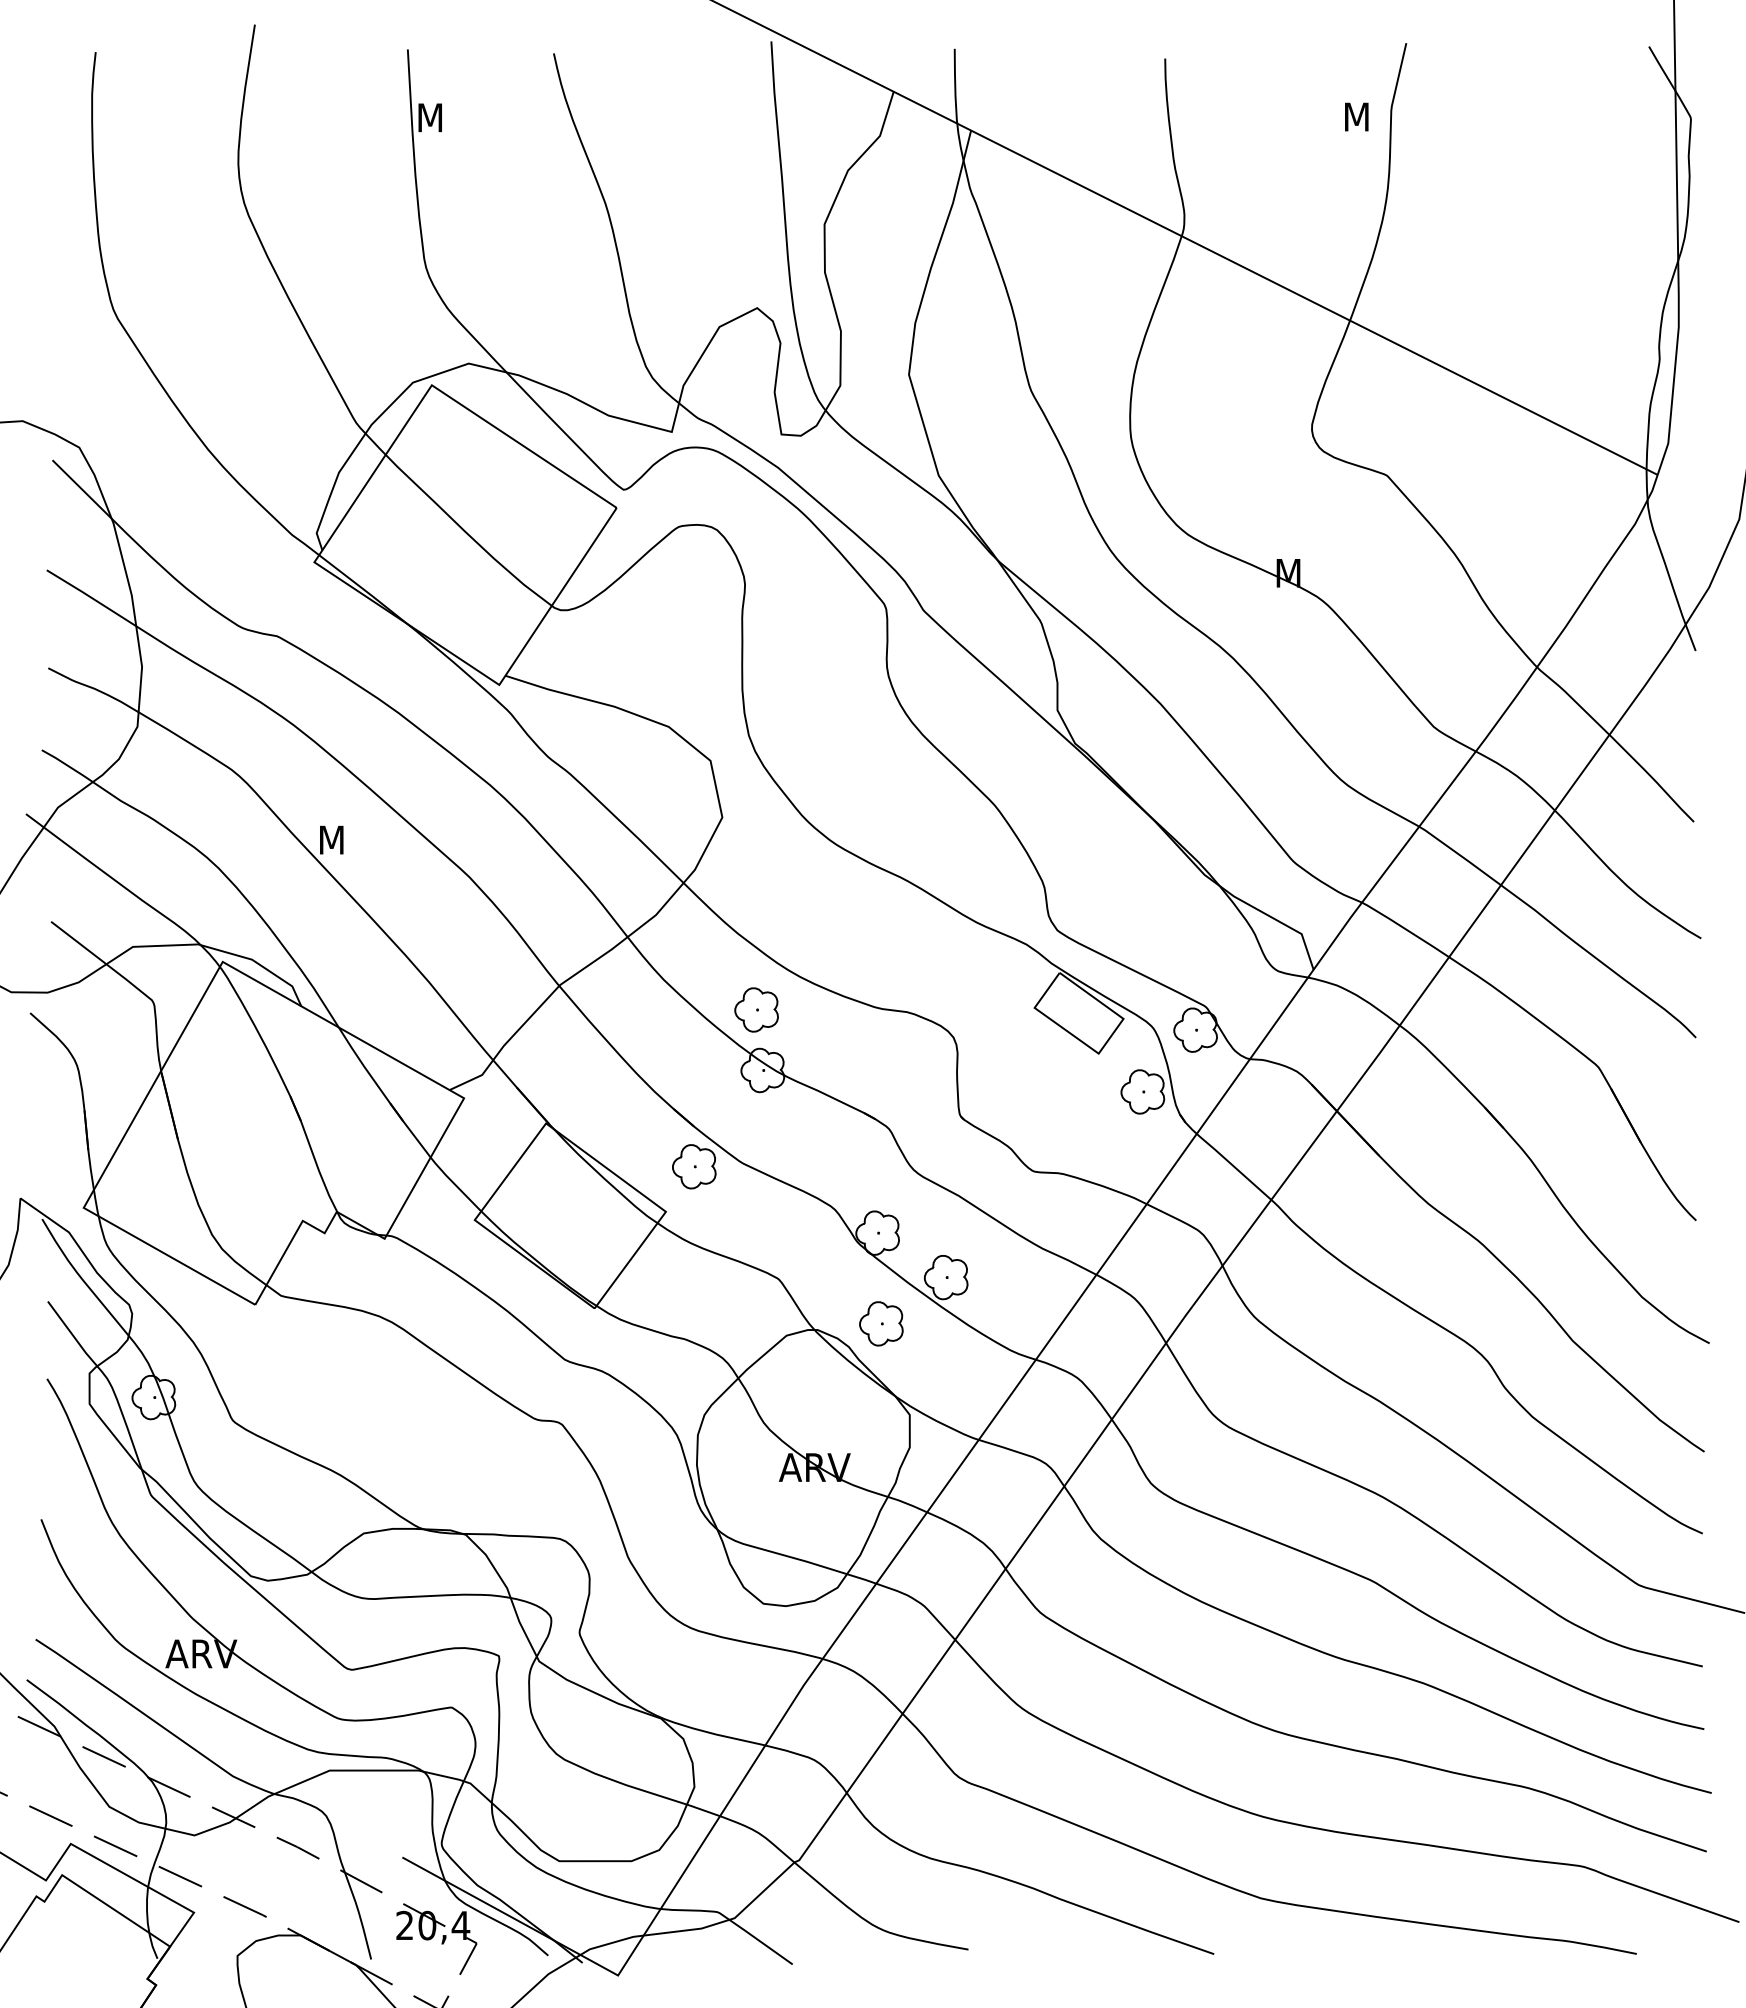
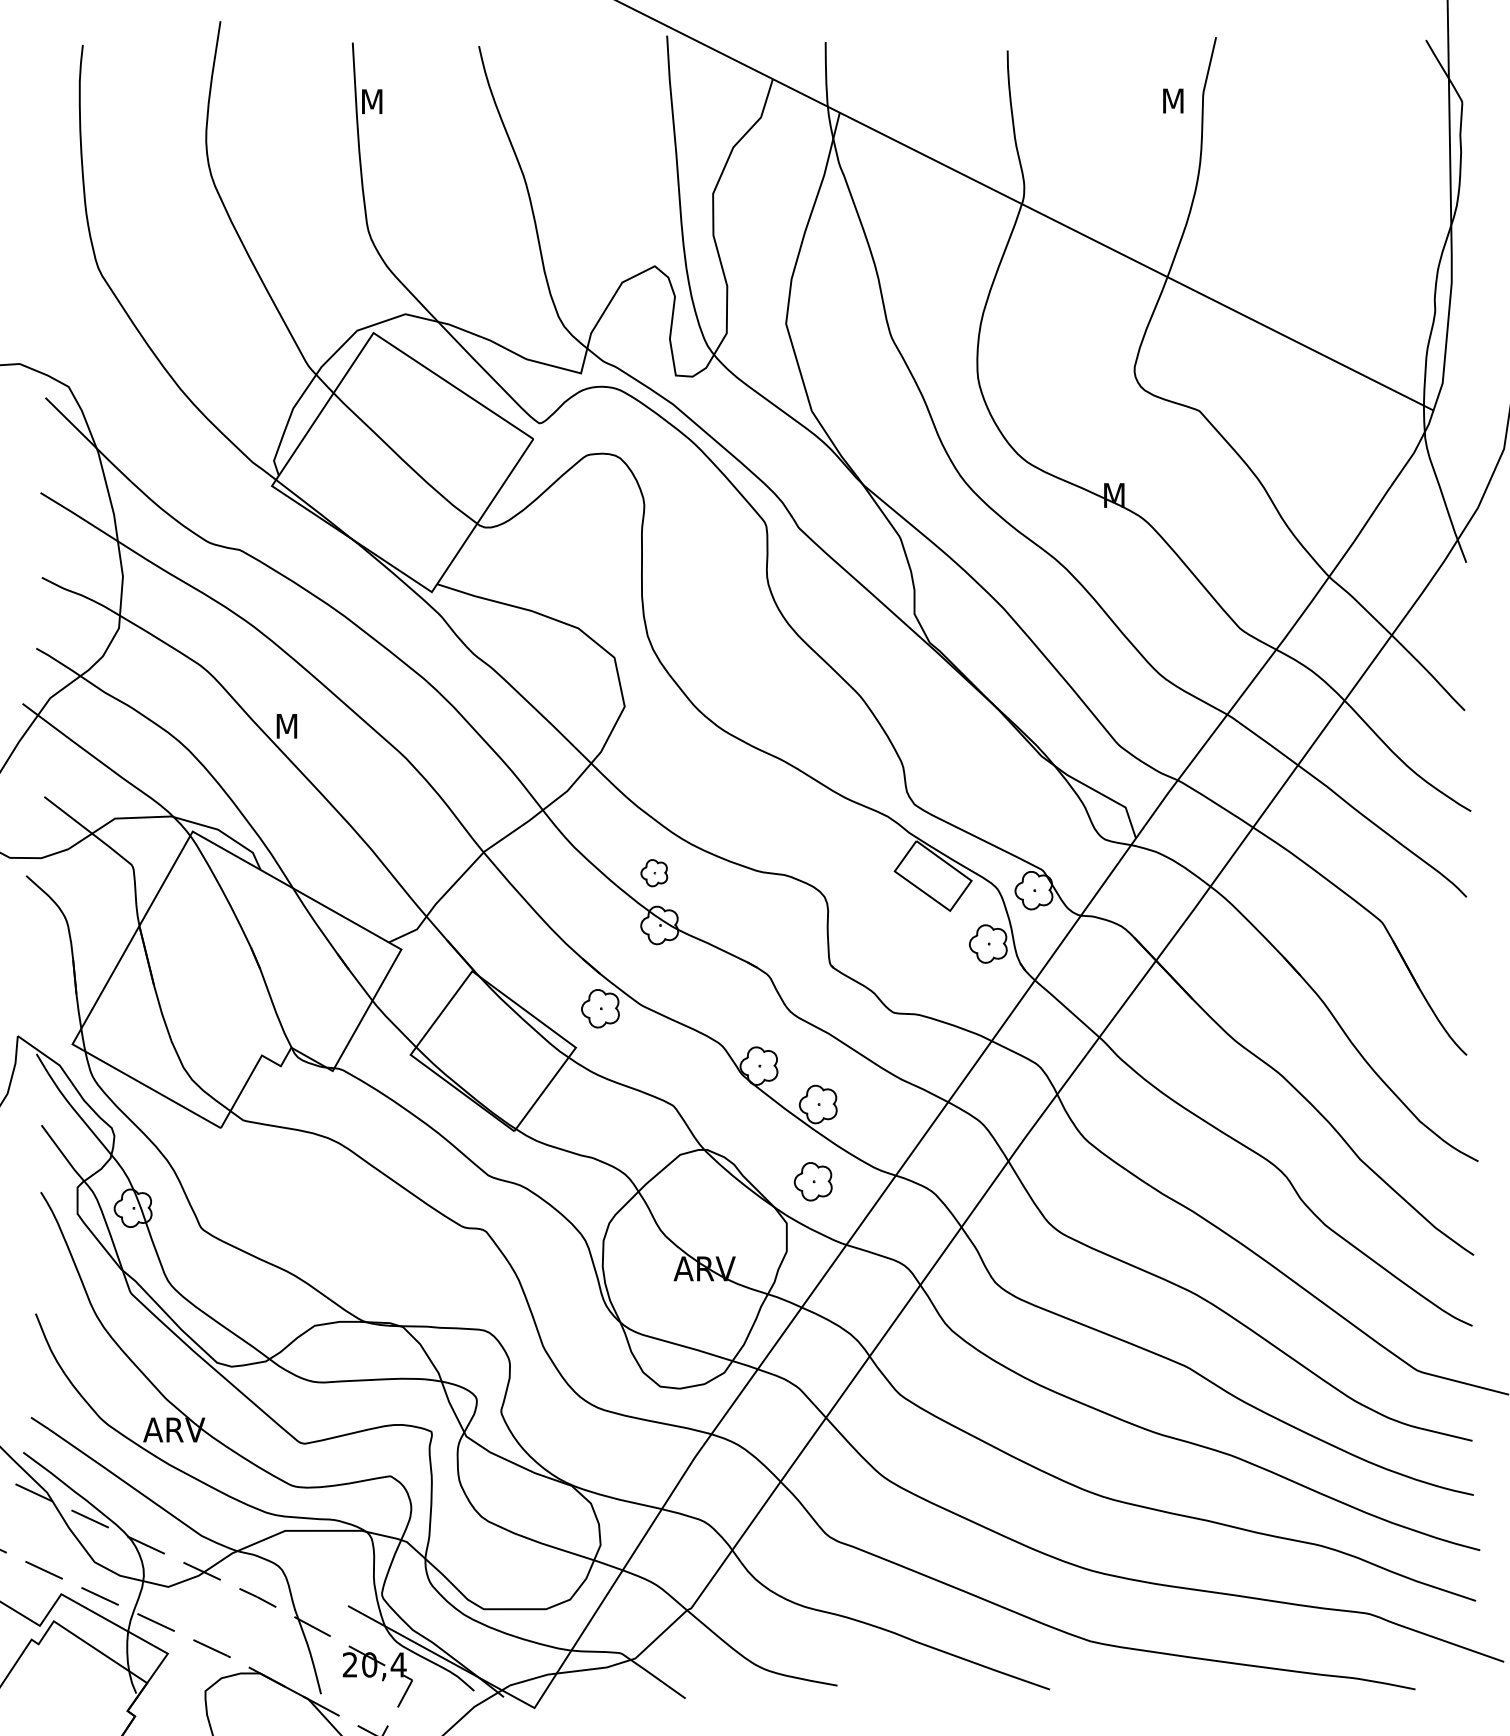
part: (756, 1009) -> (654, 872), size x0.7
part: (881, 1323) -> (813, 1181), moved

